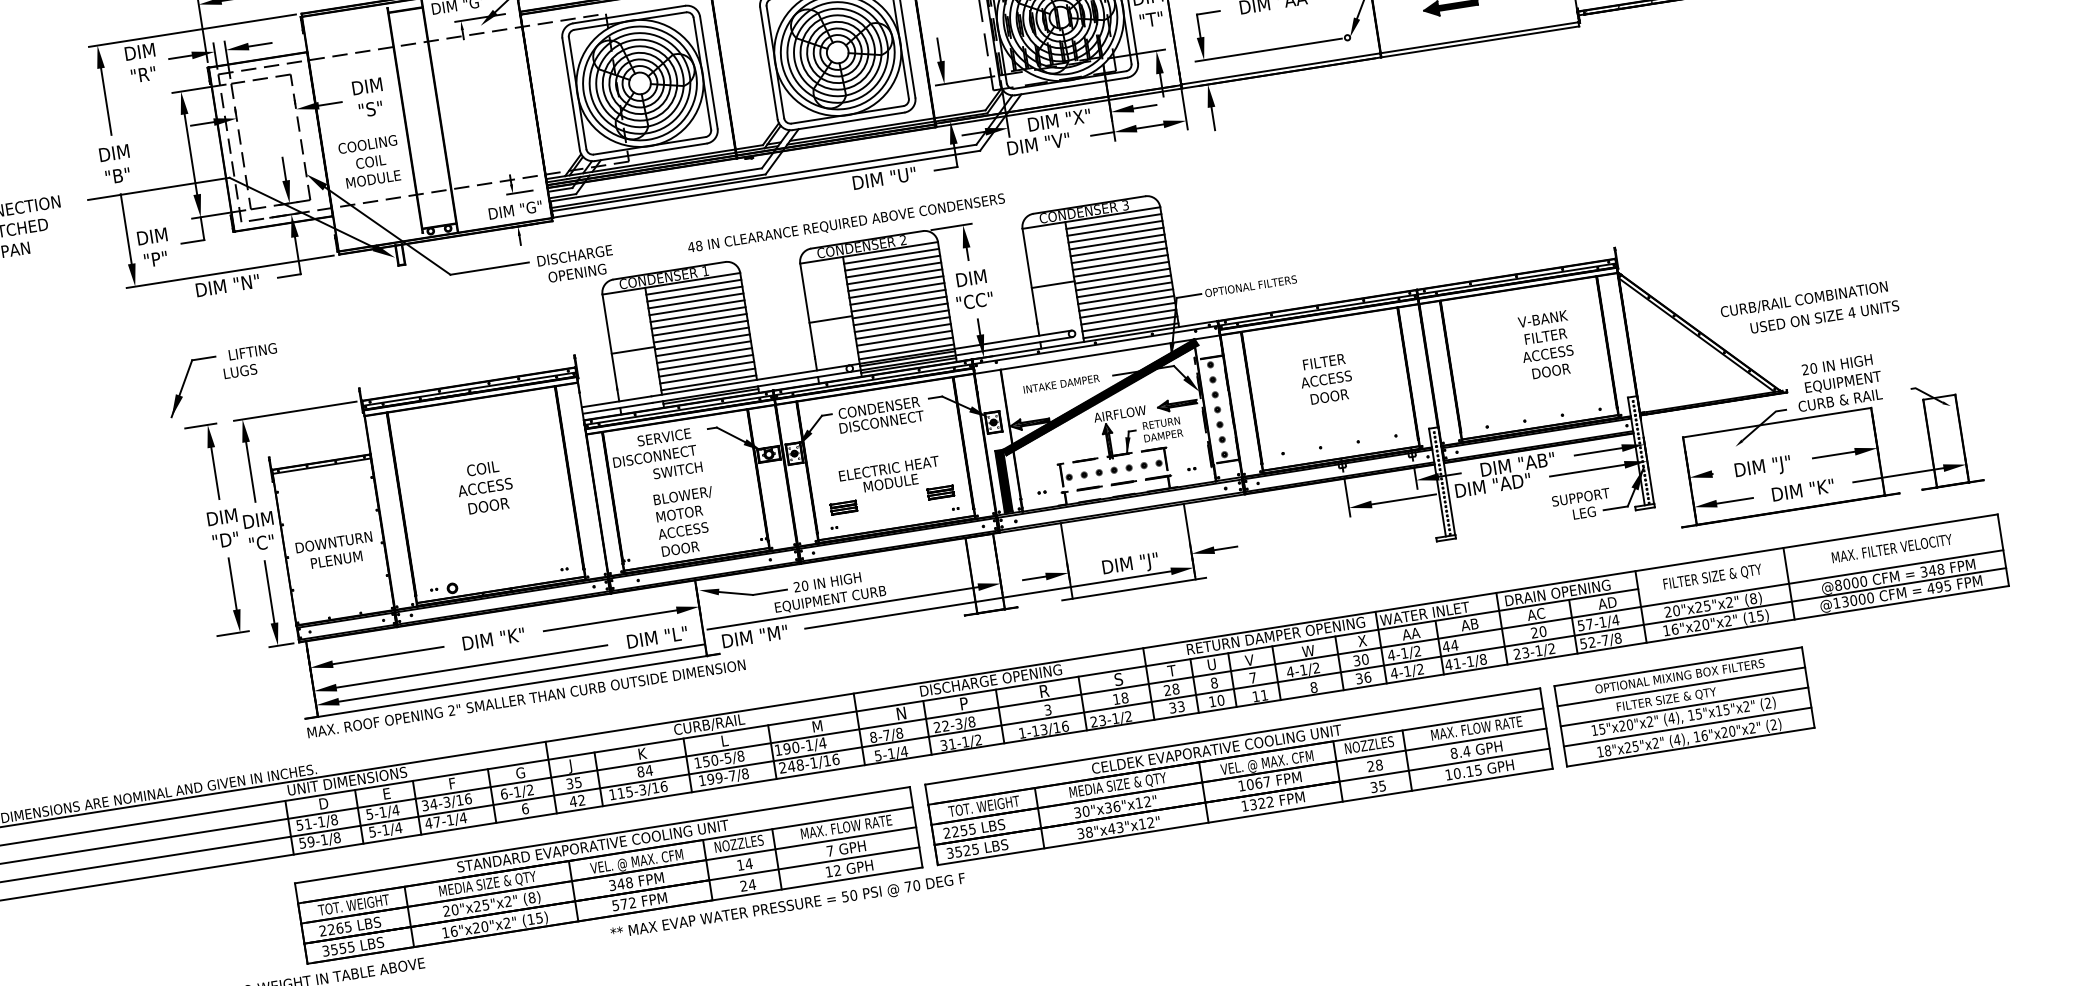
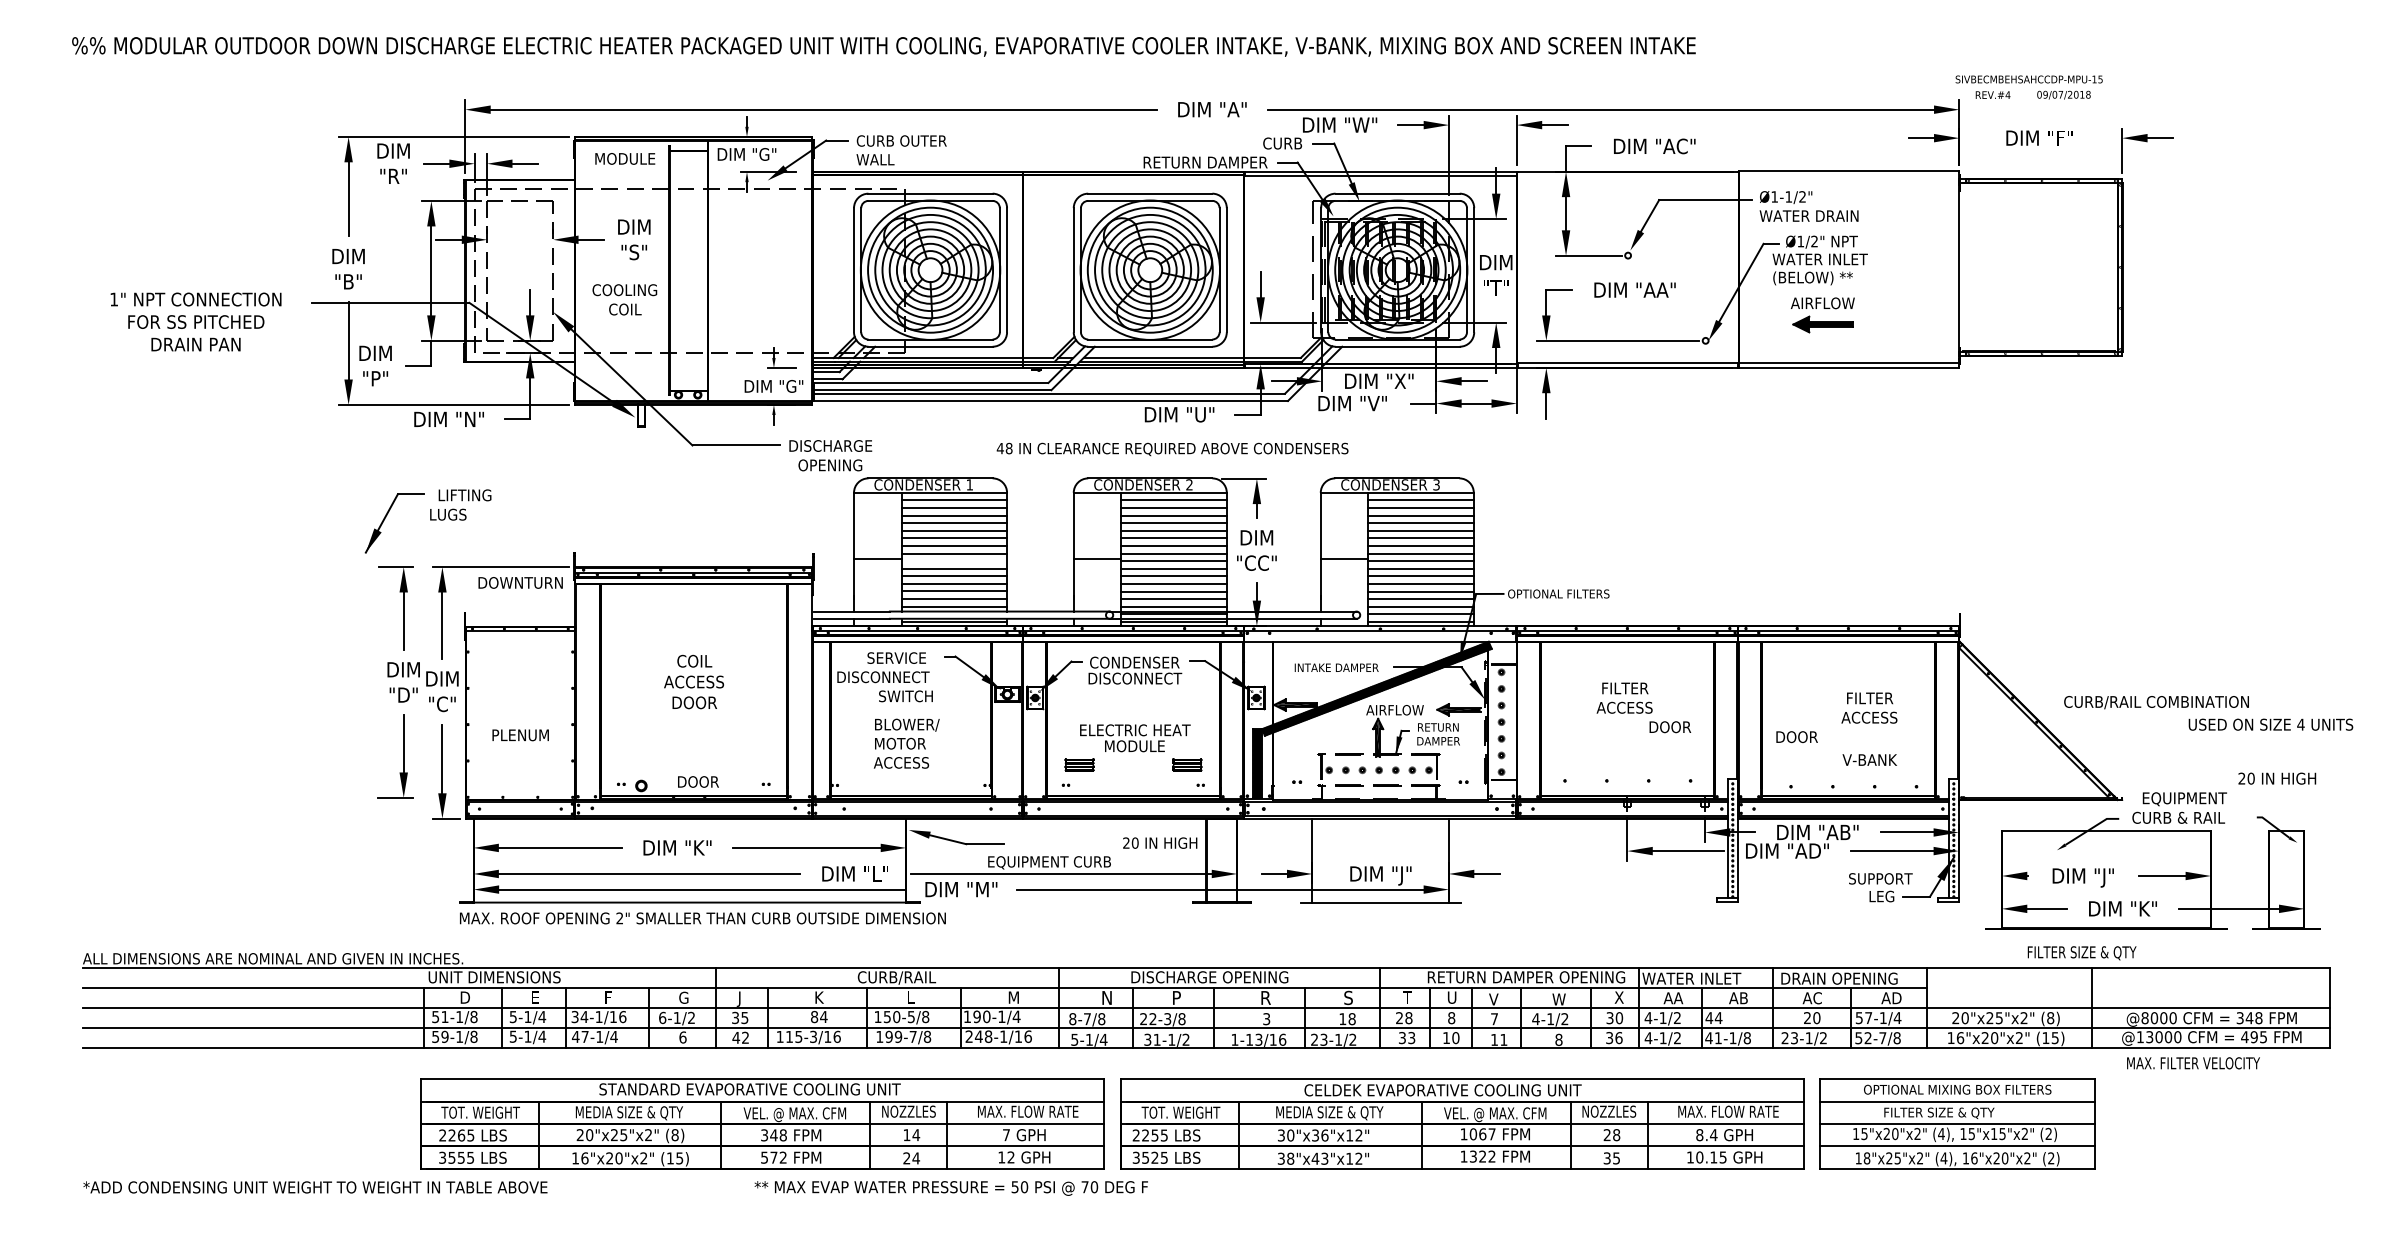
text: (373, 178) -> (625, 158), moved
text: (846, 223) -> (1172, 449), moved
text: (1824, 316) -> (2270, 724), moved
text: (1542, 318) -> (1869, 759), moved
line: (702, 342) -> (954, 561), removed
text: (1837, 364) -> (2277, 778), moved
text: (1550, 371) -> (1796, 737), moved
text: (1329, 397) -> (1670, 727), moved
text: (333, 541) -> (520, 582), moved
text: (680, 548) -> (698, 781), moved
text: (1892, 548) -> (2193, 1063), moved
text: (1712, 577) -> (2081, 953), moved
text: (827, 581) -> (1160, 842), moved
text: (446, 801) -> (598, 1016), 34-3/16 -> 34-1/16

